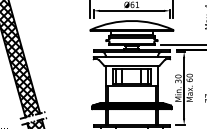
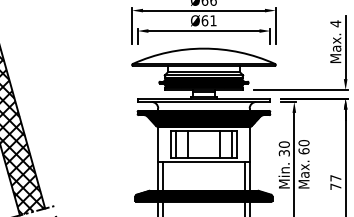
hatch: (131, 40) -> (203, 82), added
hatch: (131, 61) -> (203, 118), added

